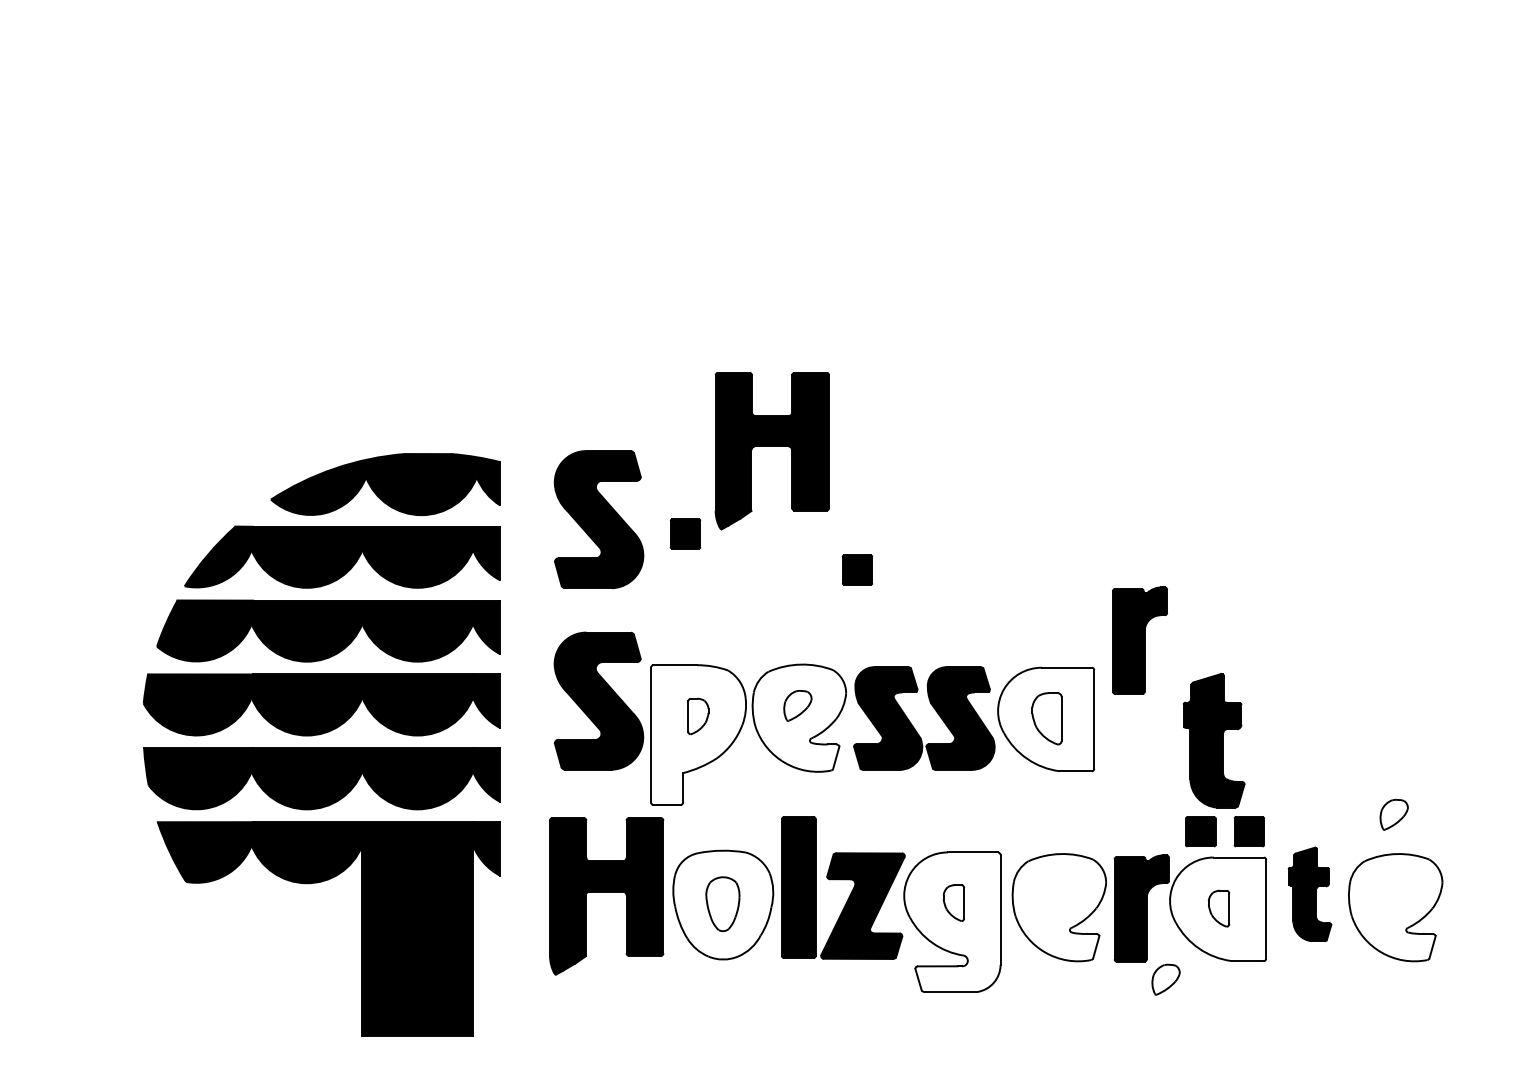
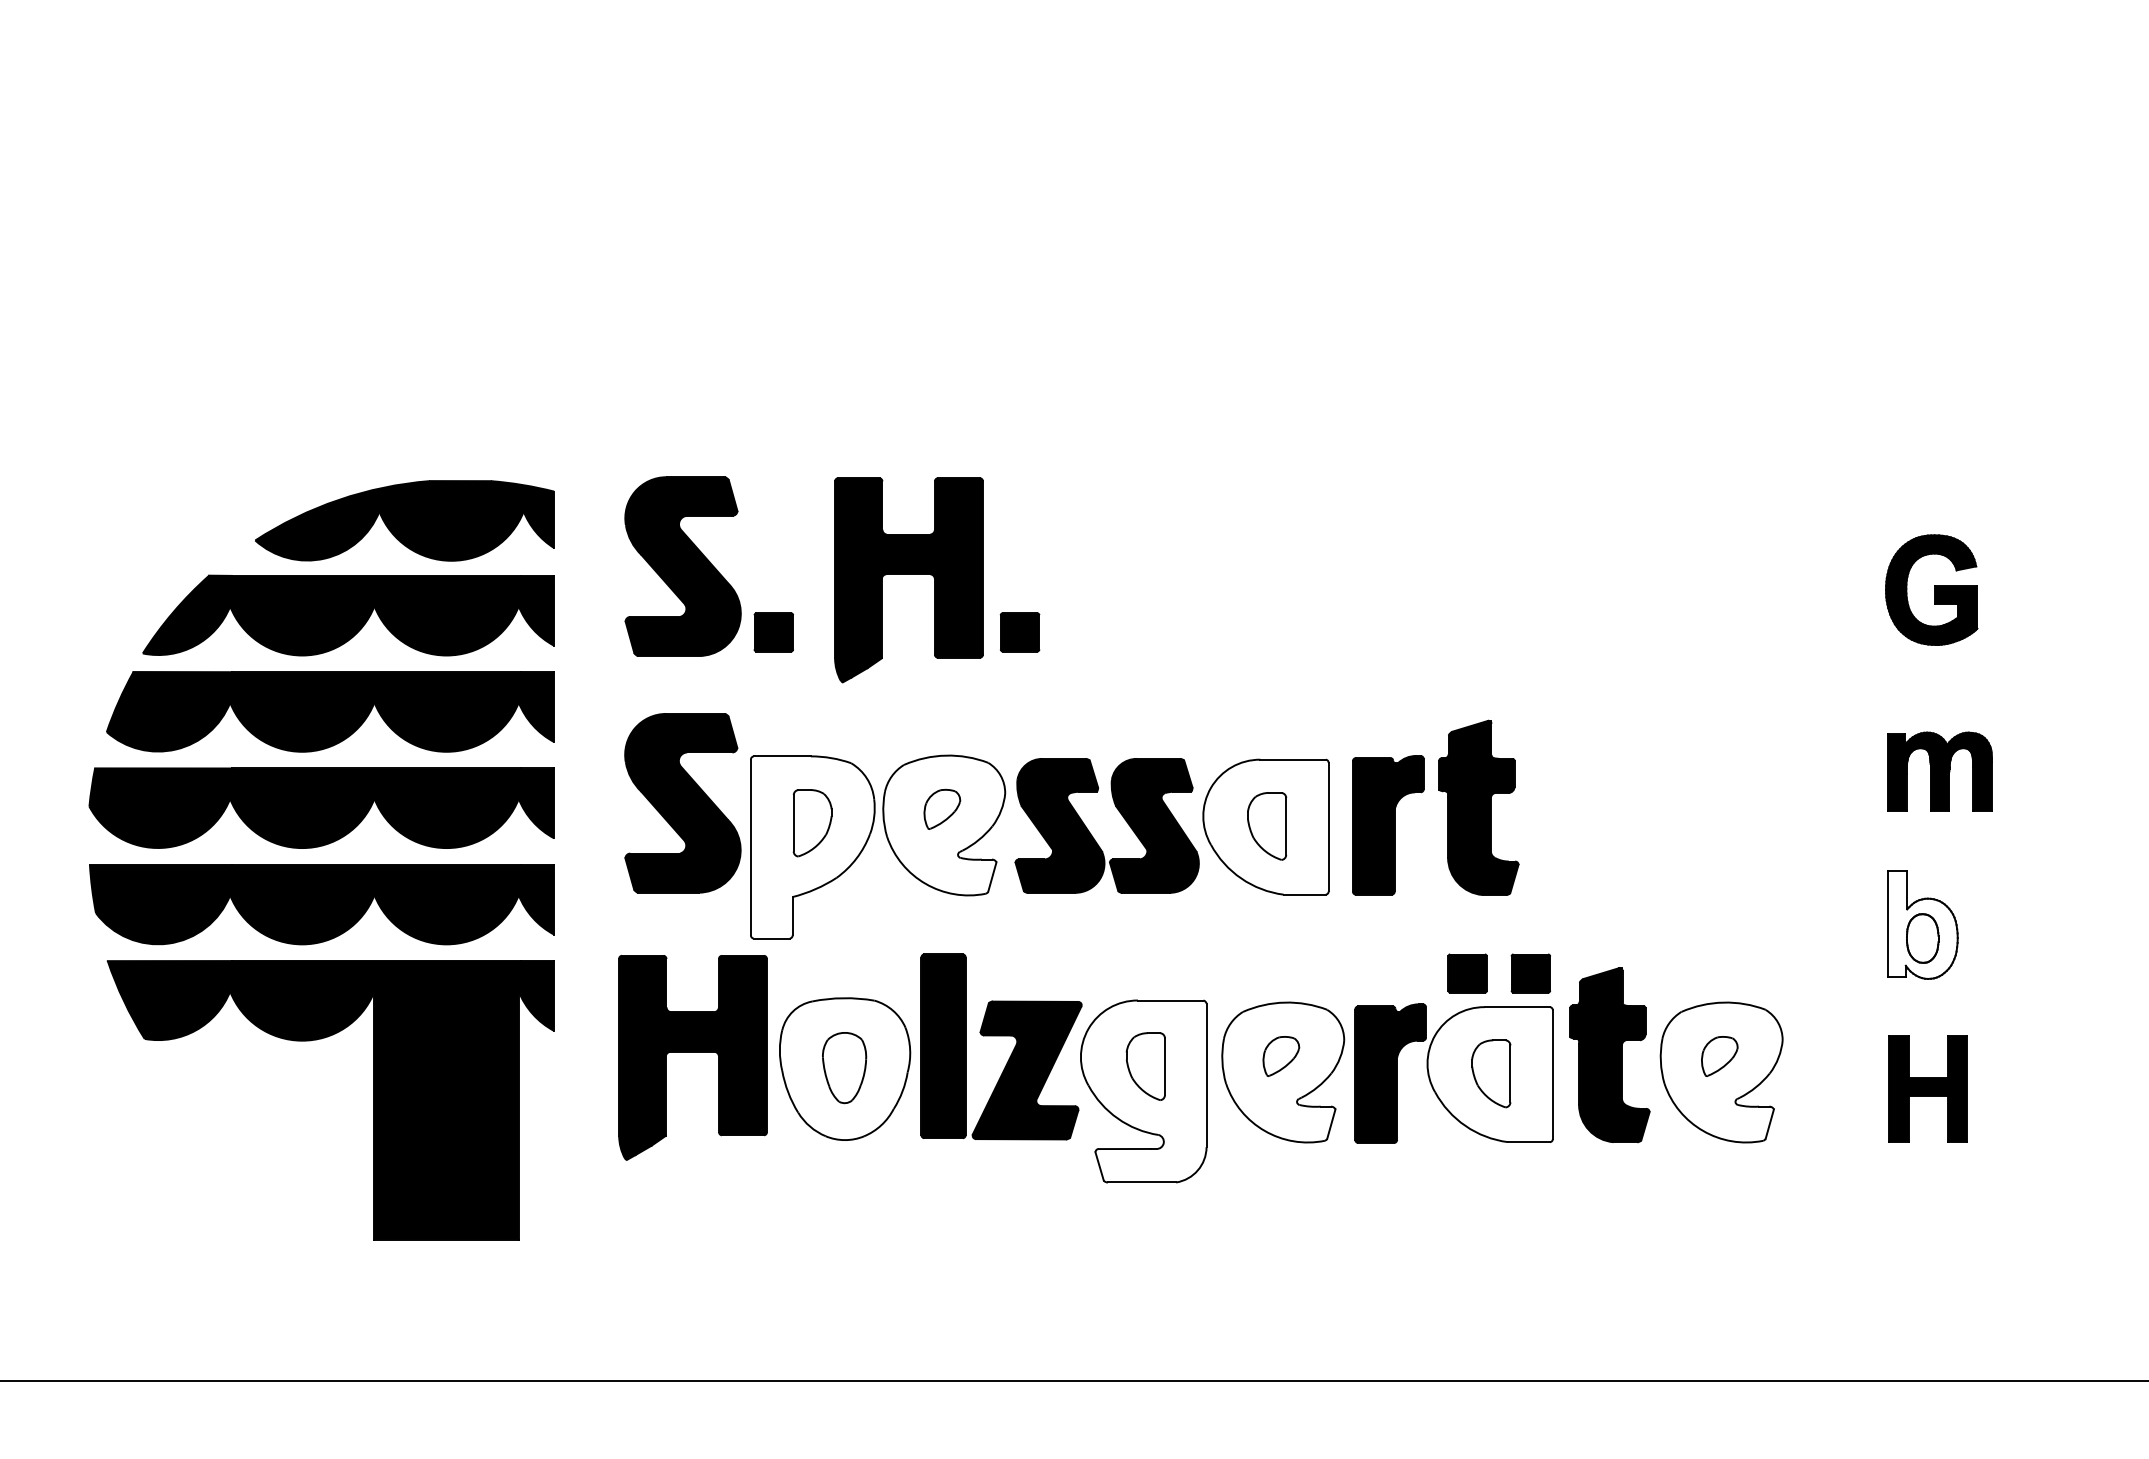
part: (771, 451) -> (908, 580), moved
part: (685, 534) -> (773, 632), moved
part: (1140, 640) -> (1388, 825), moved
part: (698, 716) -> (812, 823), size x1.43
part: (1213, 740) -> (1478, 807), moved
part: (1394, 814) -> (1719, 1056), moved
part: (1309, 894) -> (1609, 1055), size x1.43
part: (953, 903) -> (1145, 1066), size x1.43
part: (1219, 908) -> (1491, 1073), size x1.43
part: (1166, 979) -> (1281, 1056), moved

